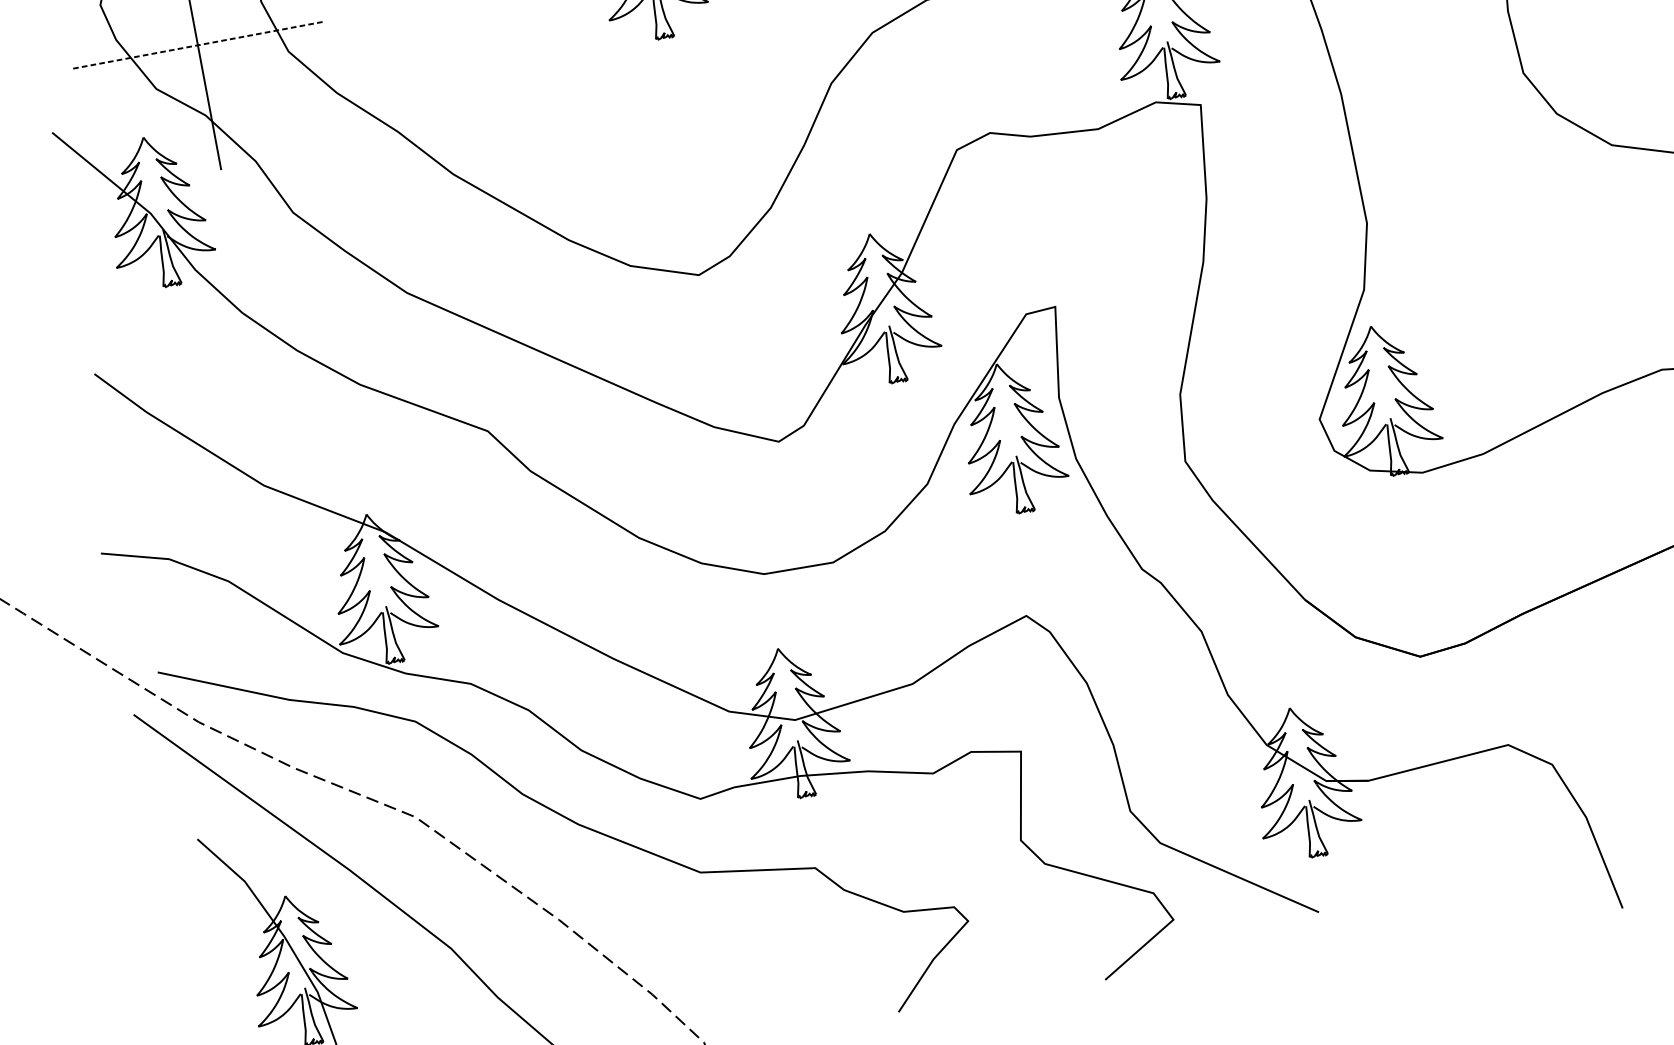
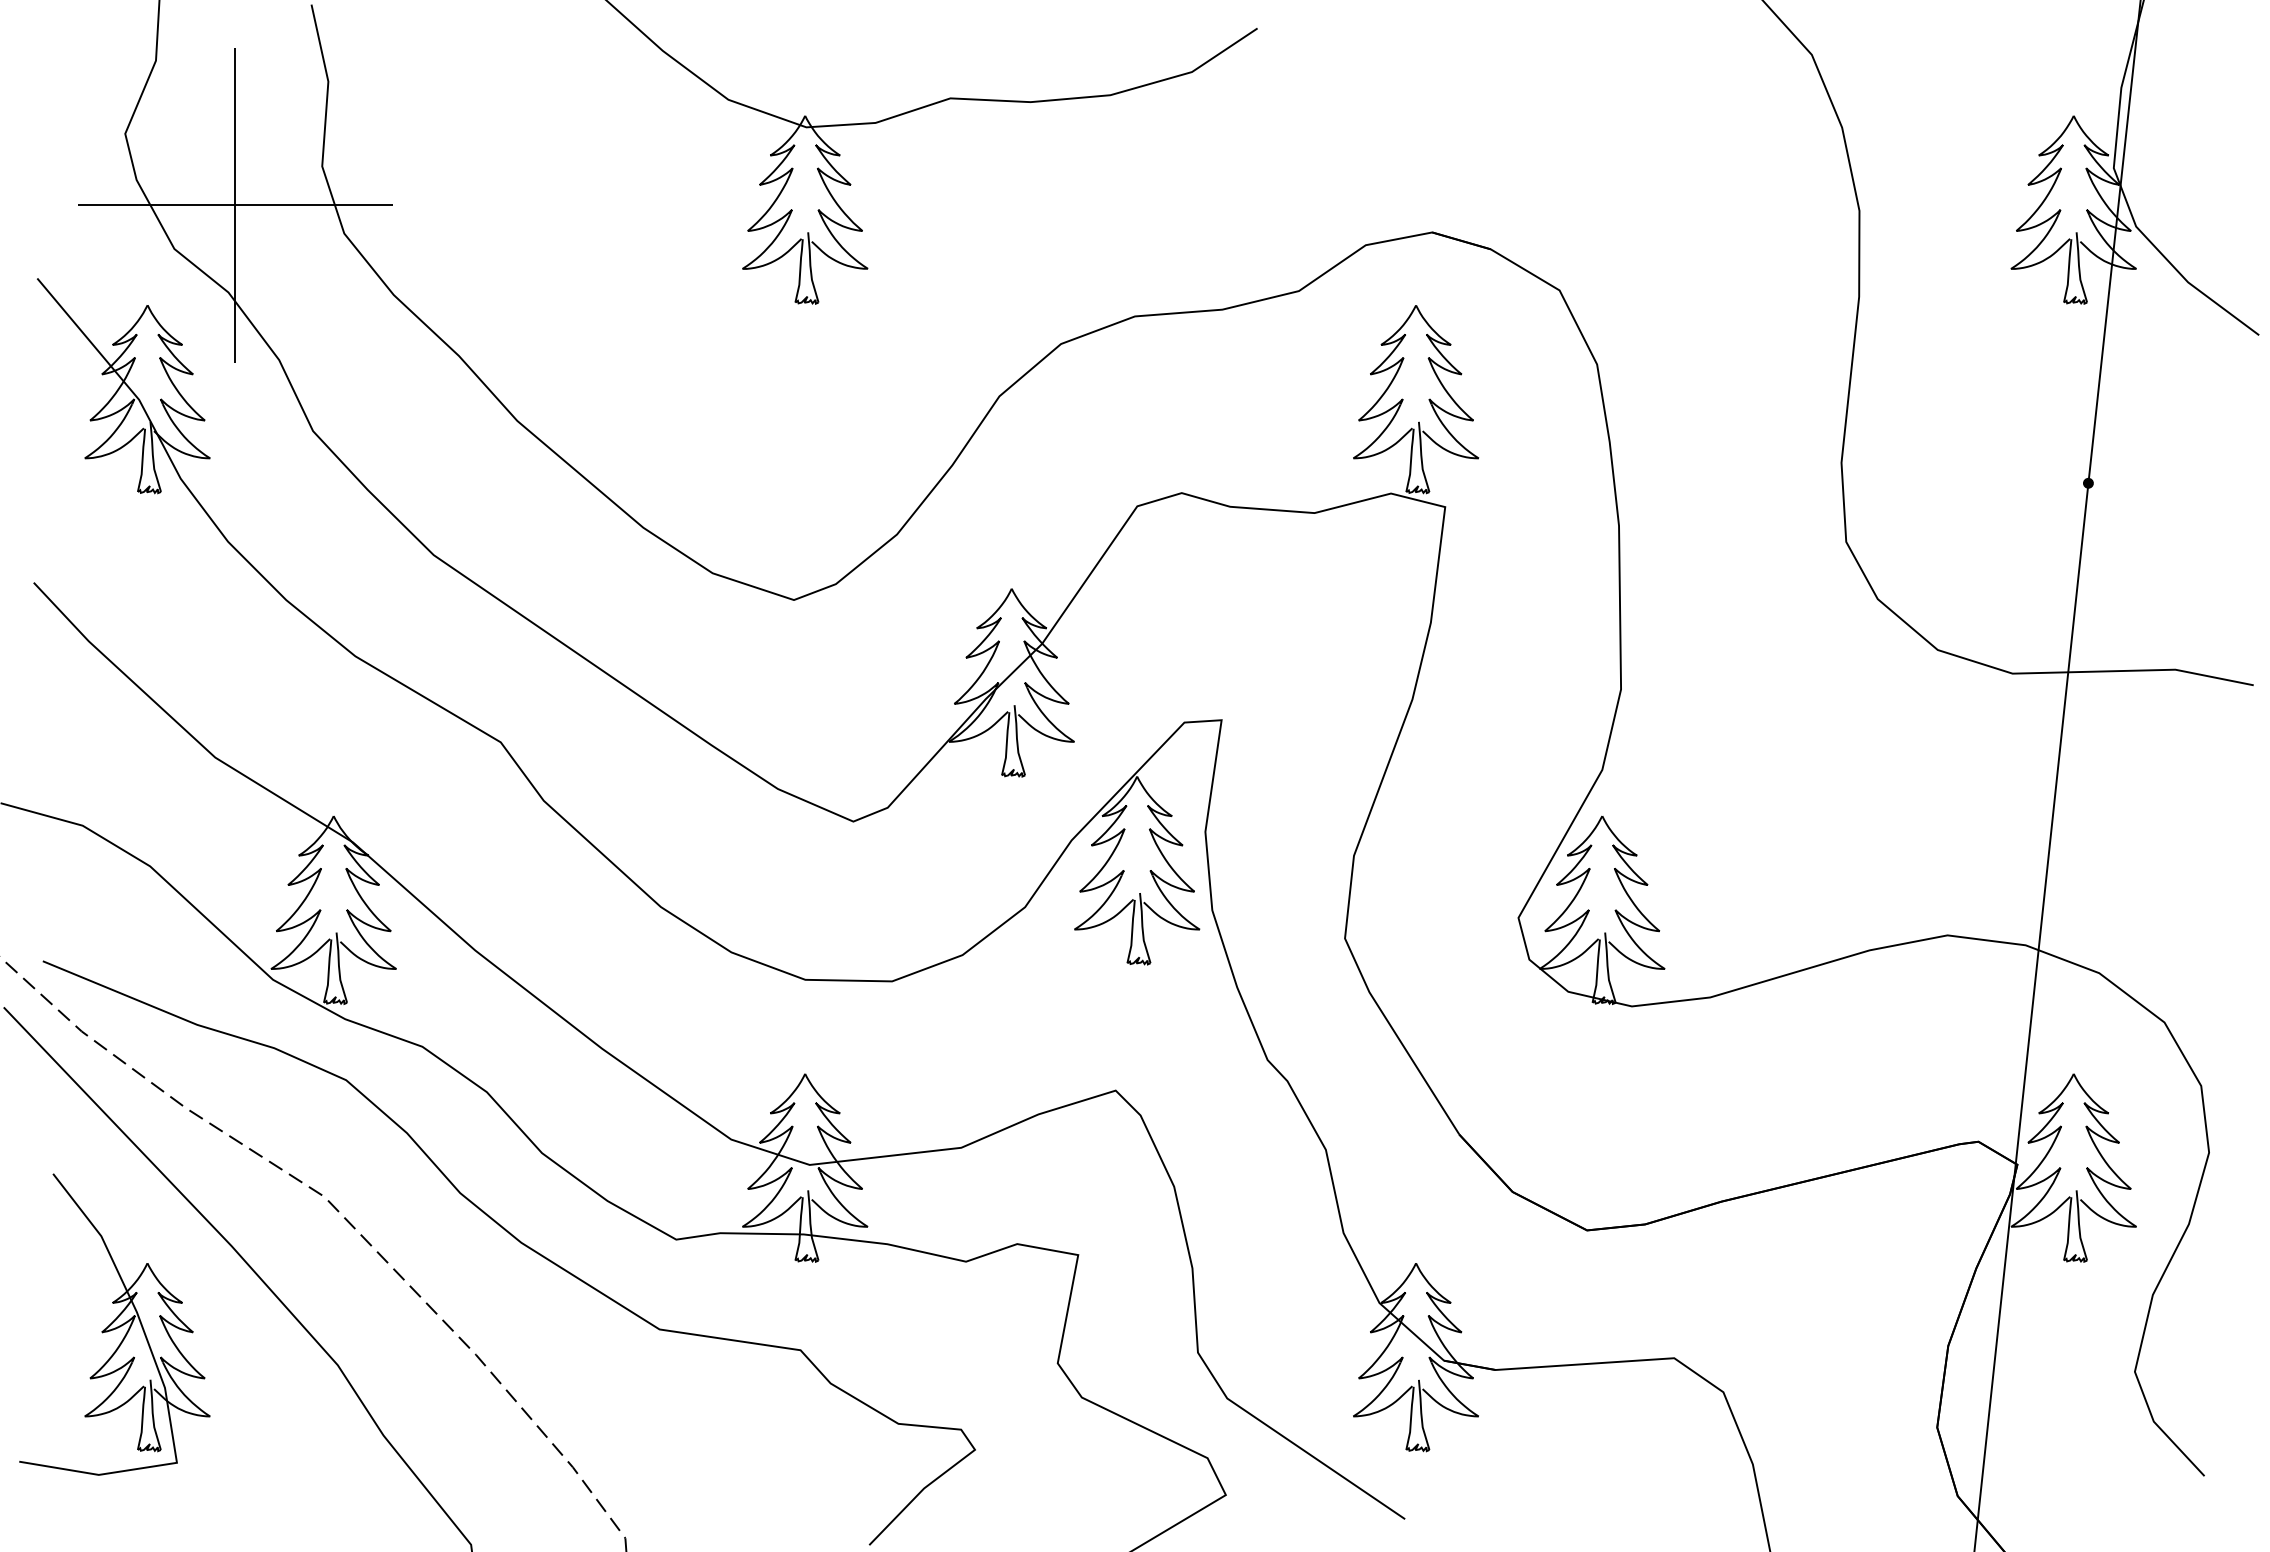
line: (198, 45) -> (235, 205), dashed -> solid

